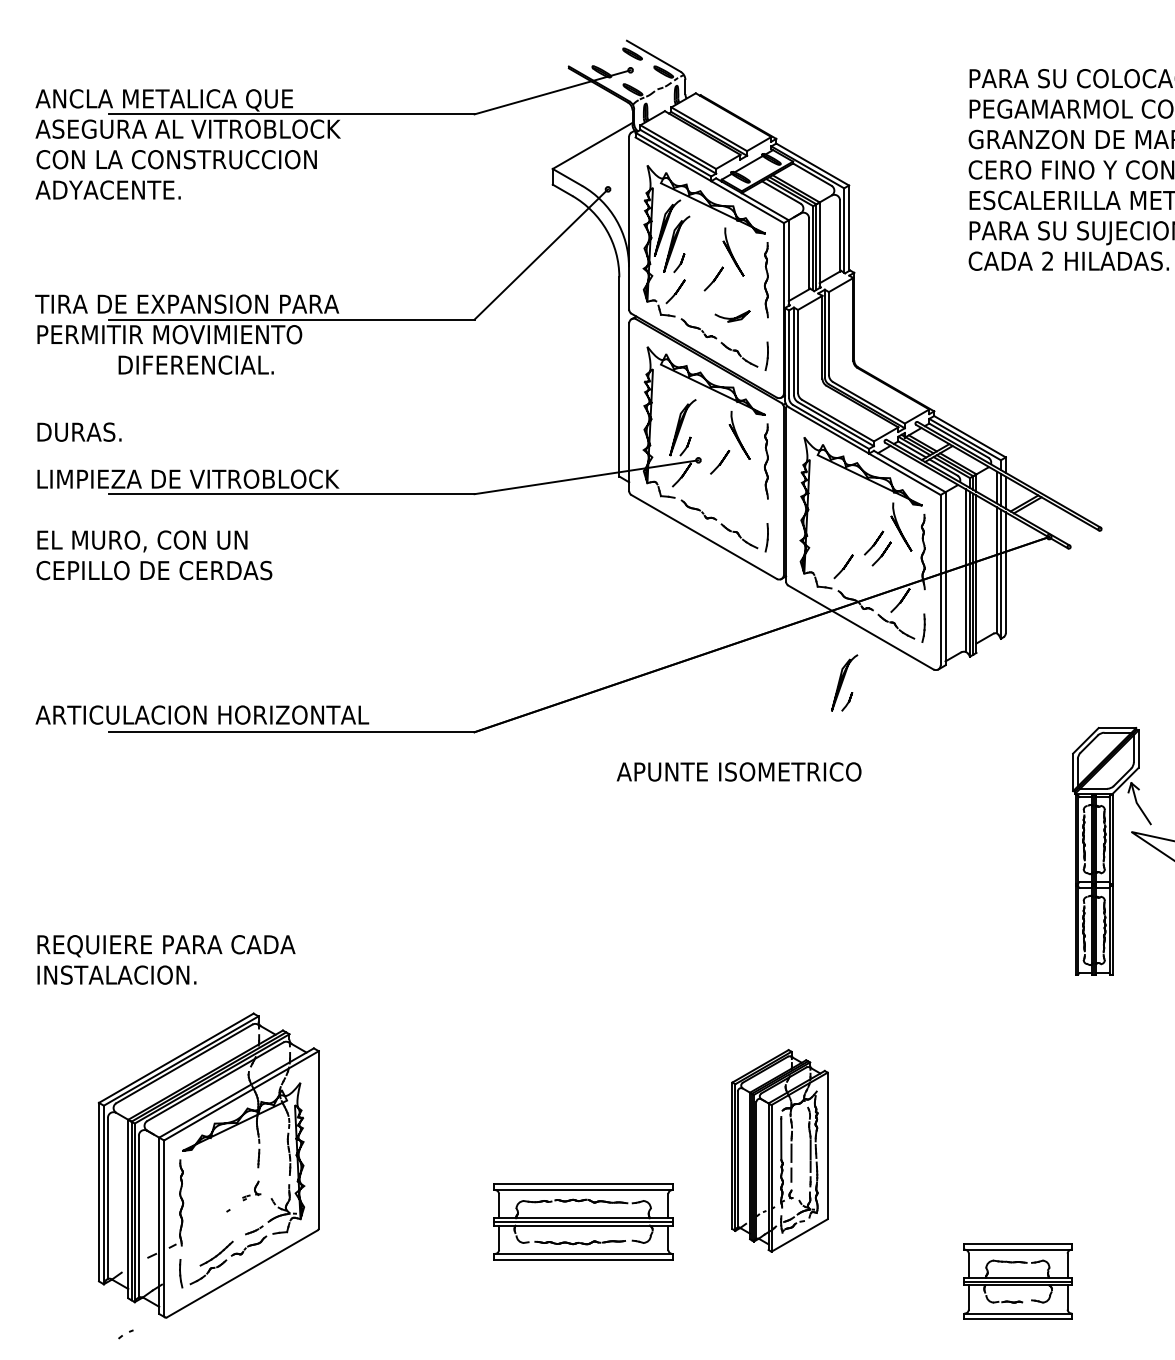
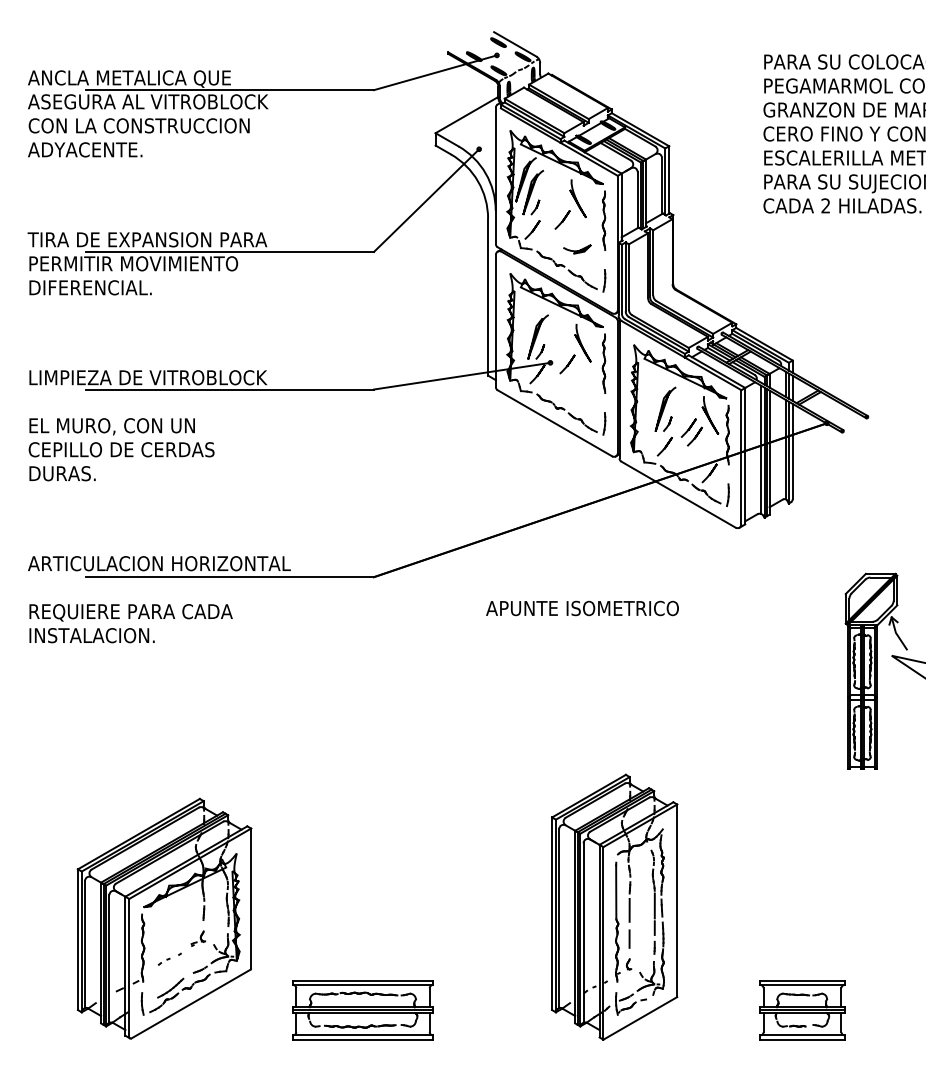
text: (196, 364) -> (90, 287), moved
text: (79, 431) -> (62, 473), moved
part: (844, 681) -> (665, 408), moved
text: (165, 959) -> (130, 623), moved
part: (779, 1150) -> (614, 906), size x1.67
part: (583, 1222) -> (362, 1010), moved
part: (125, 1334) -> (163, 961), moved

